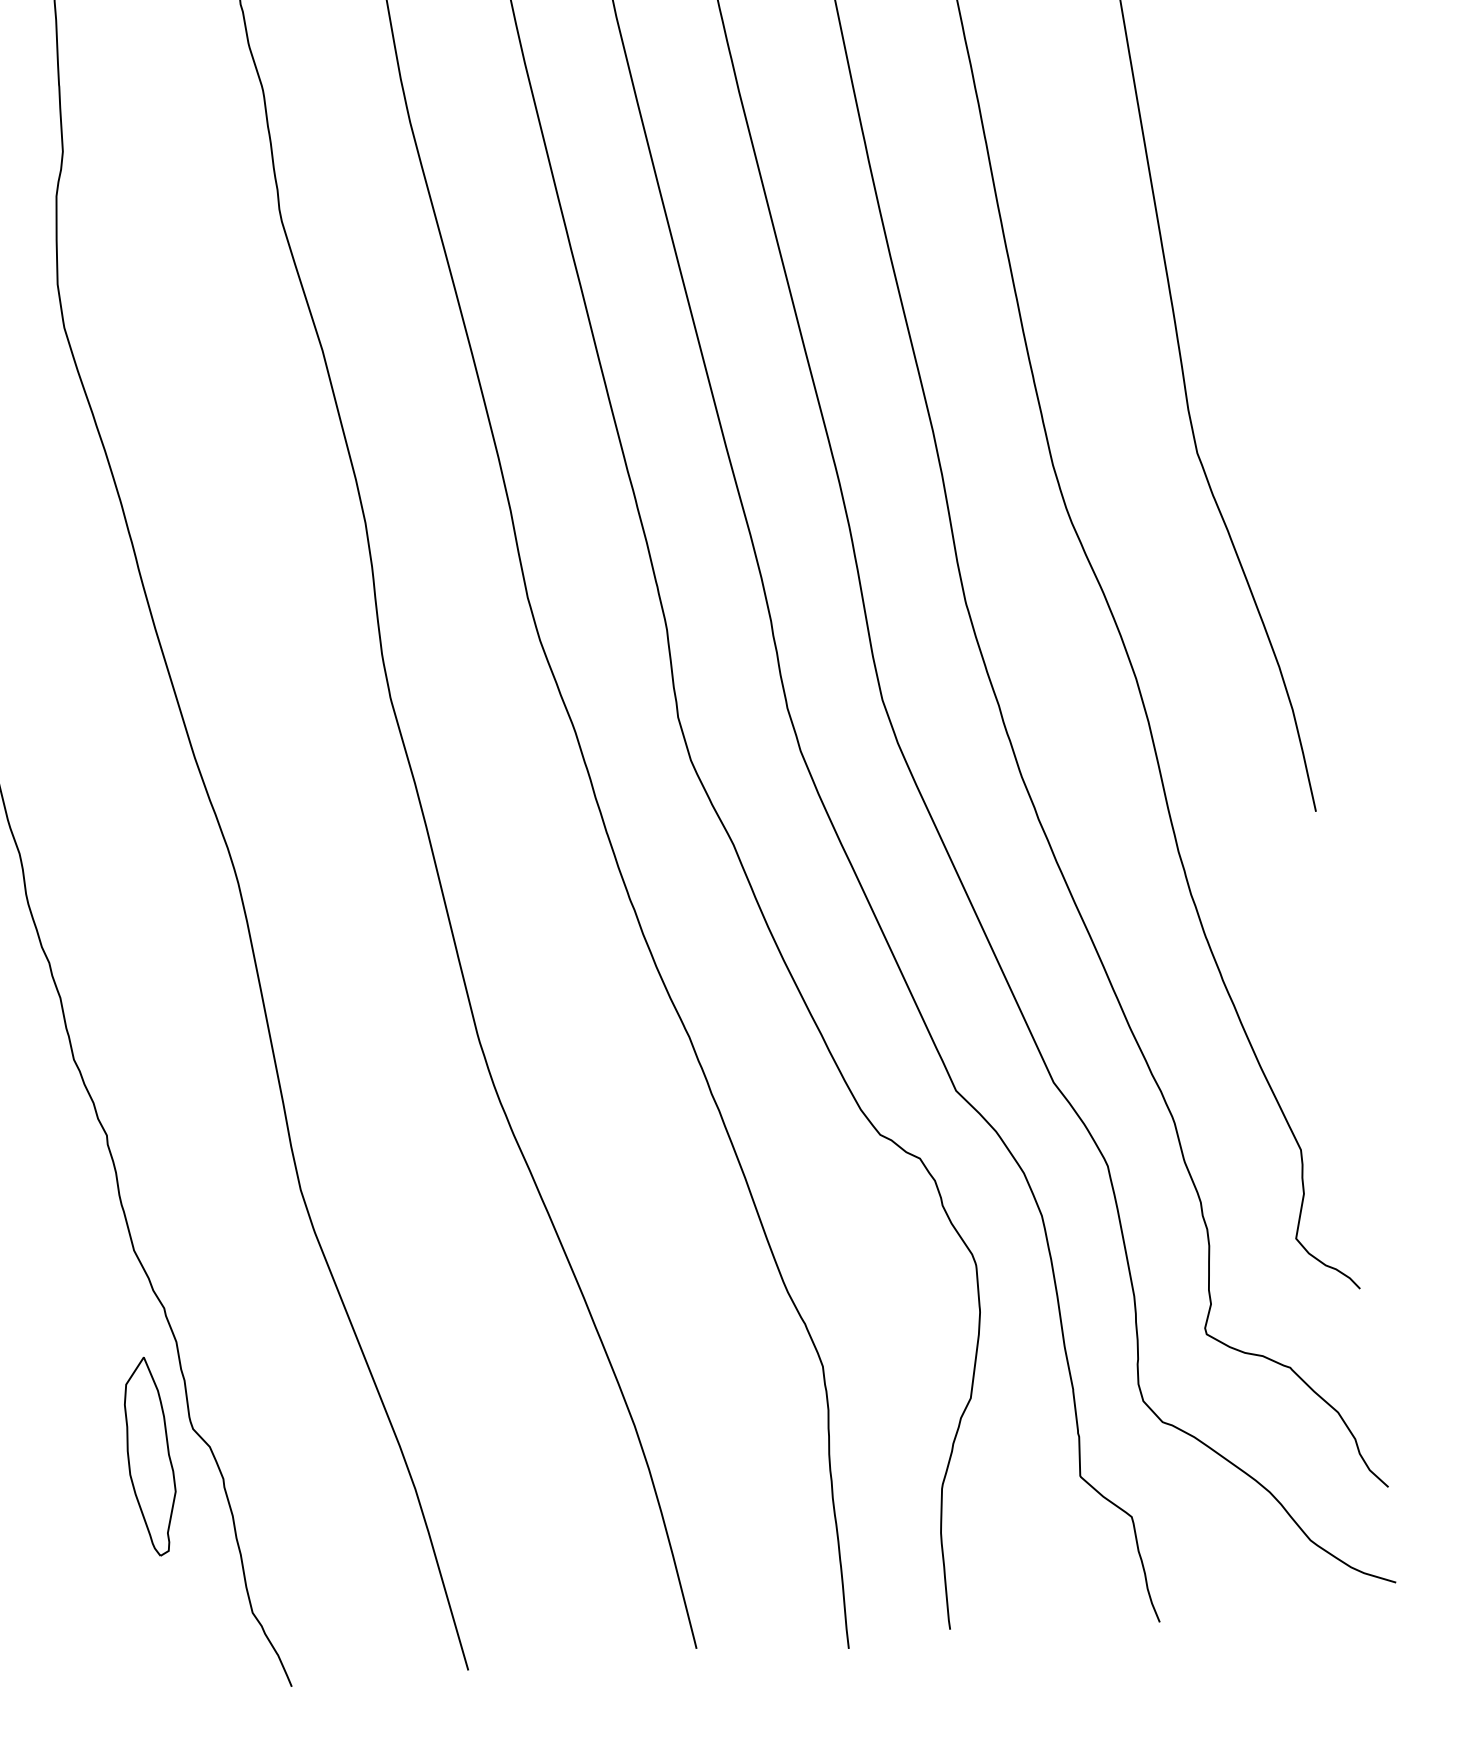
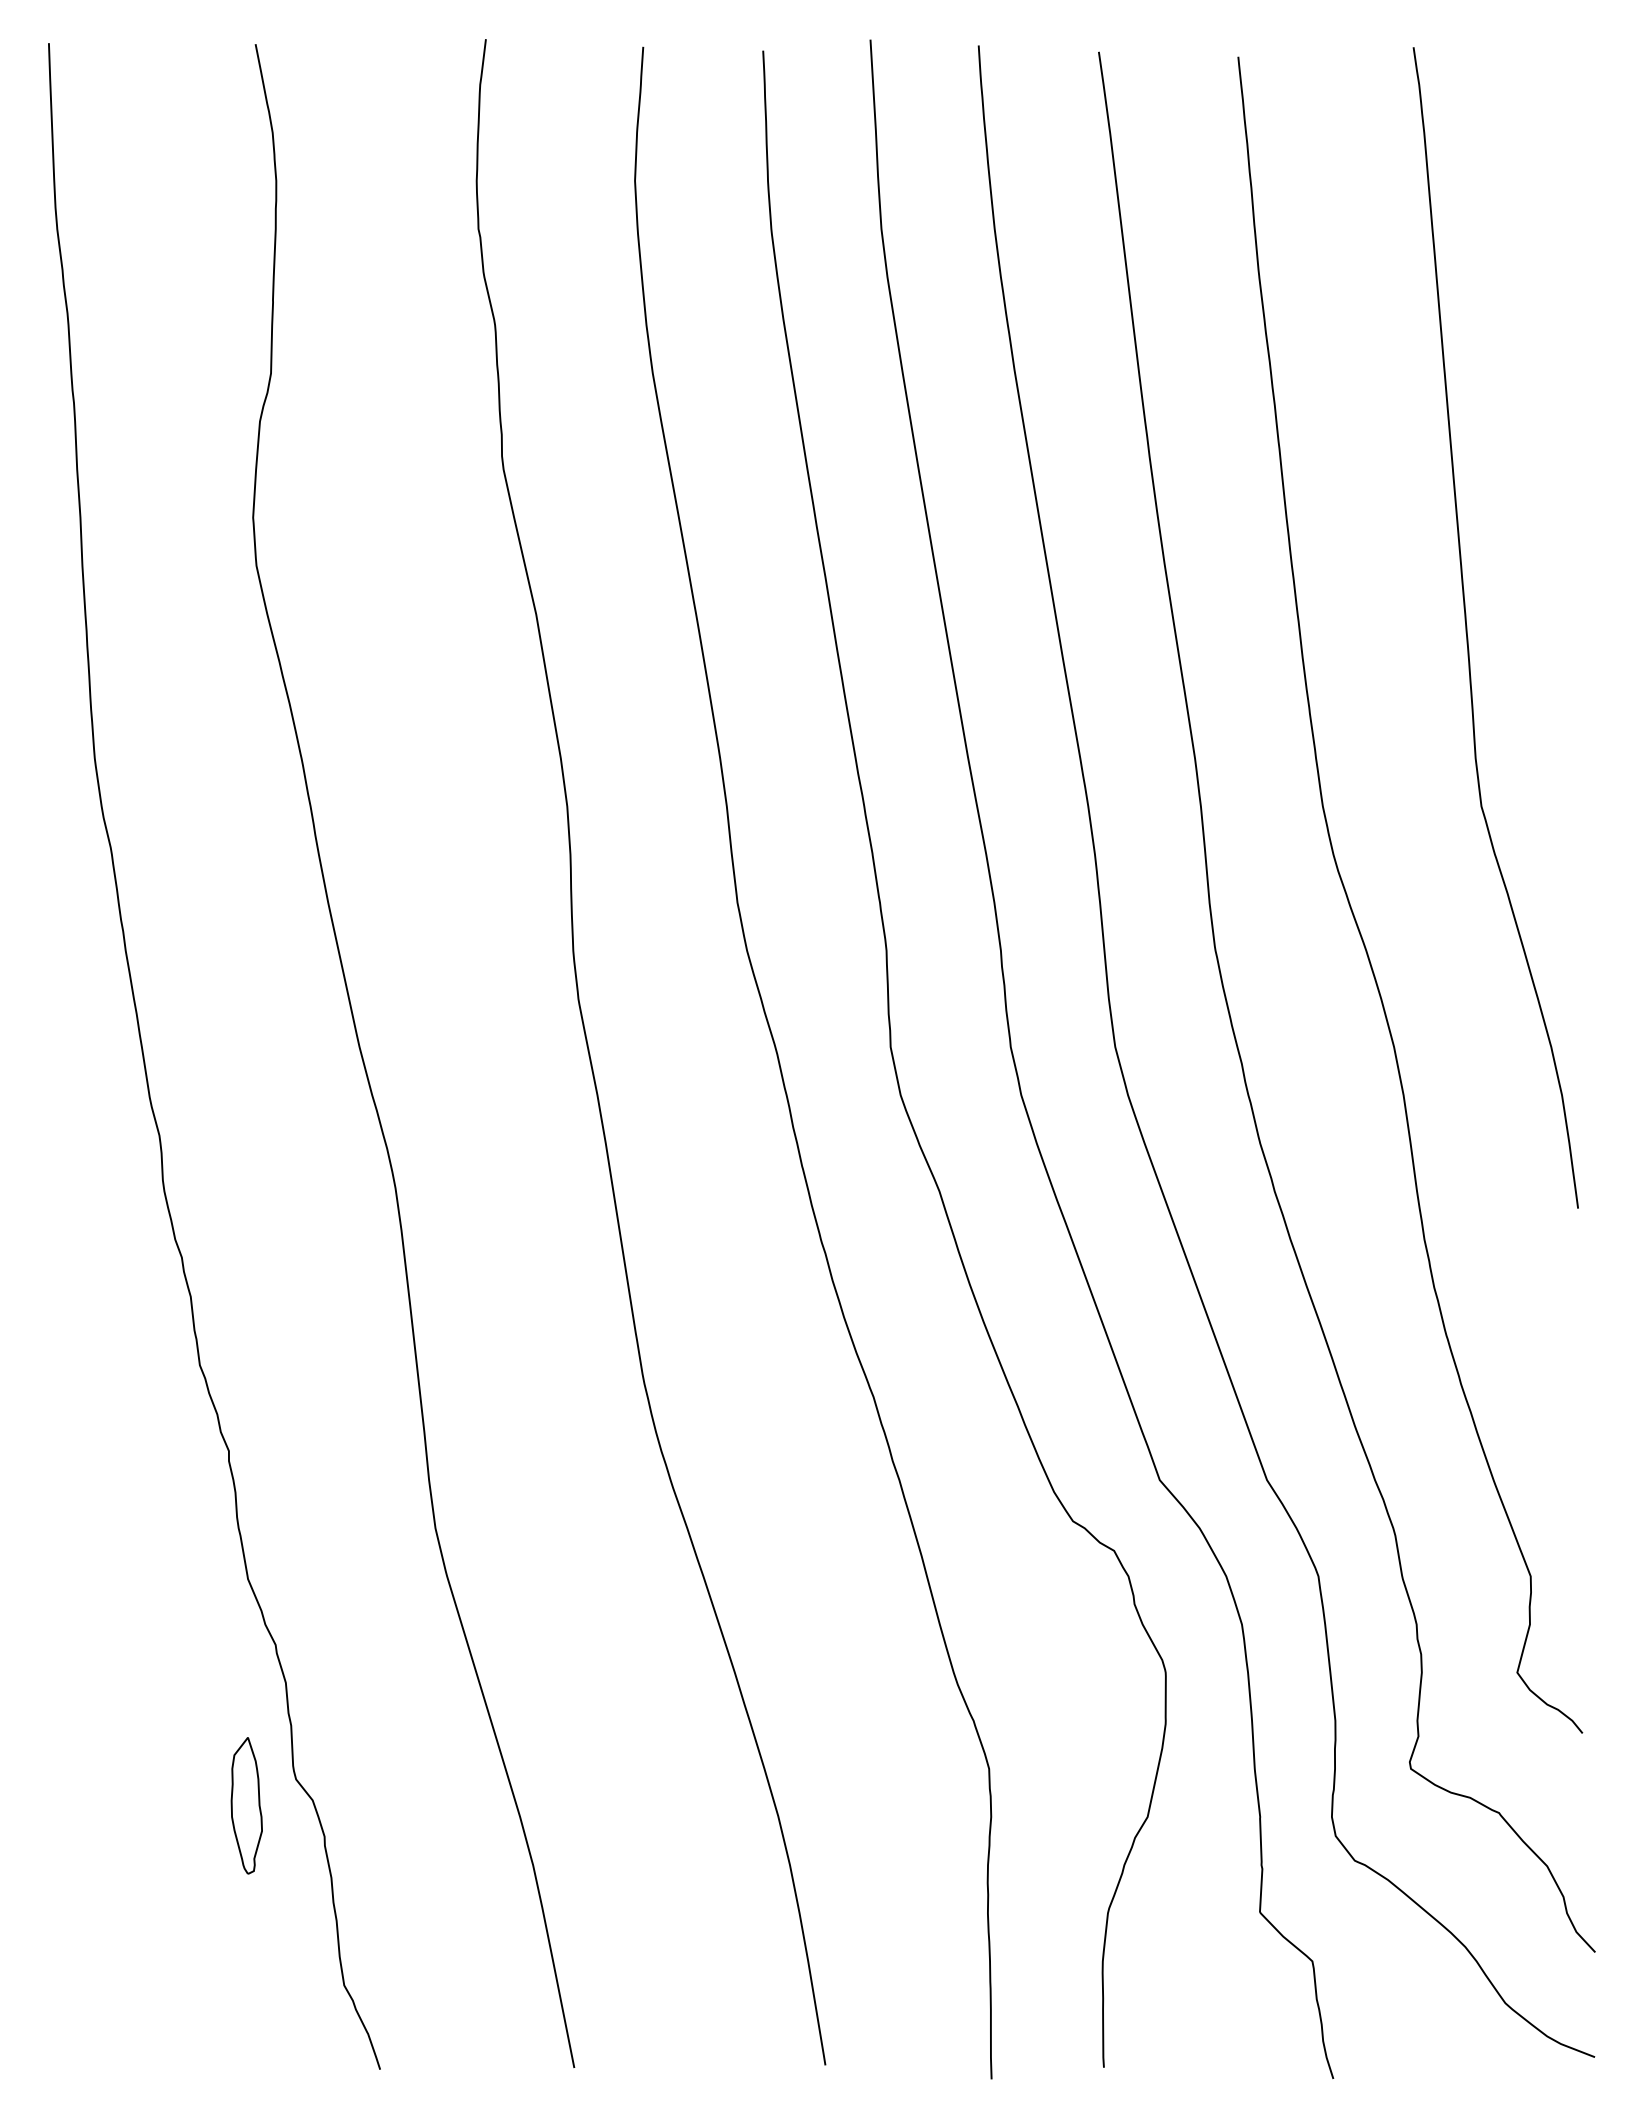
part: (149, 1456) -> (246, 1805), size x0.62

